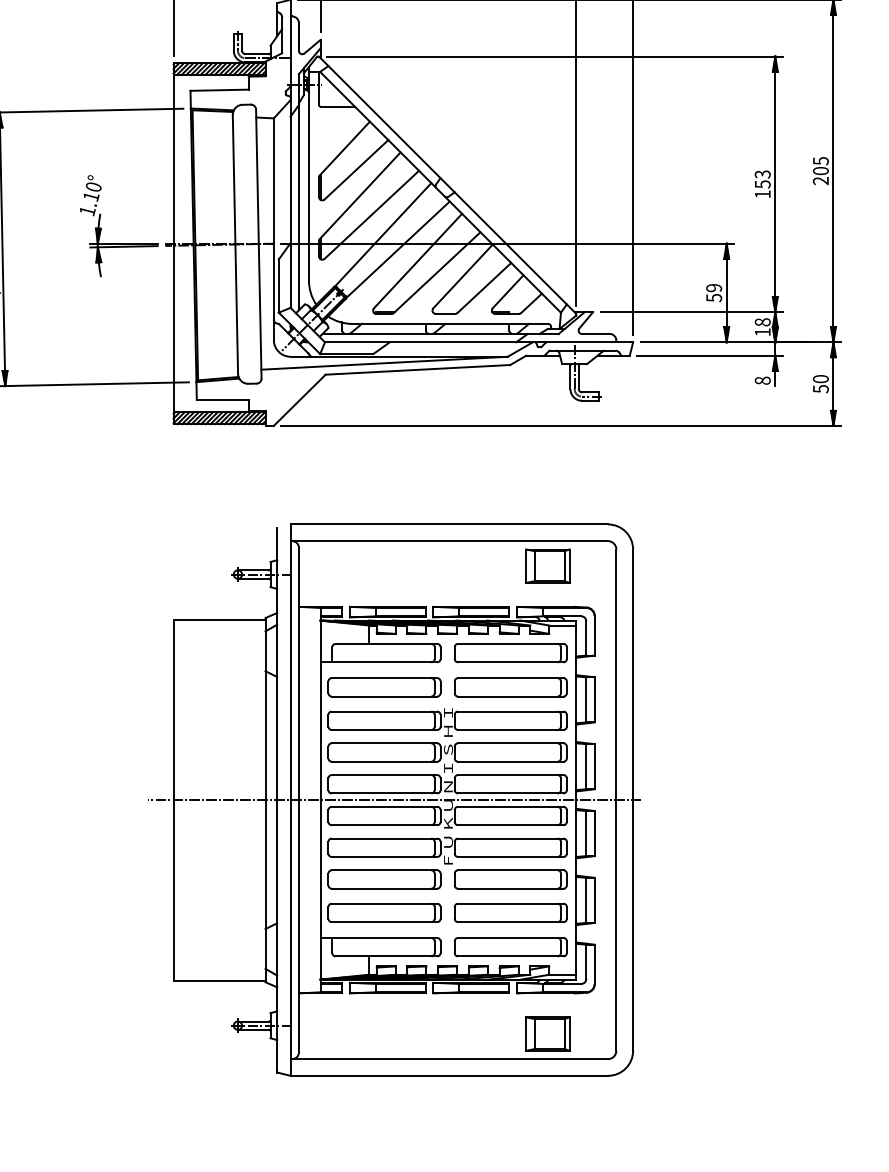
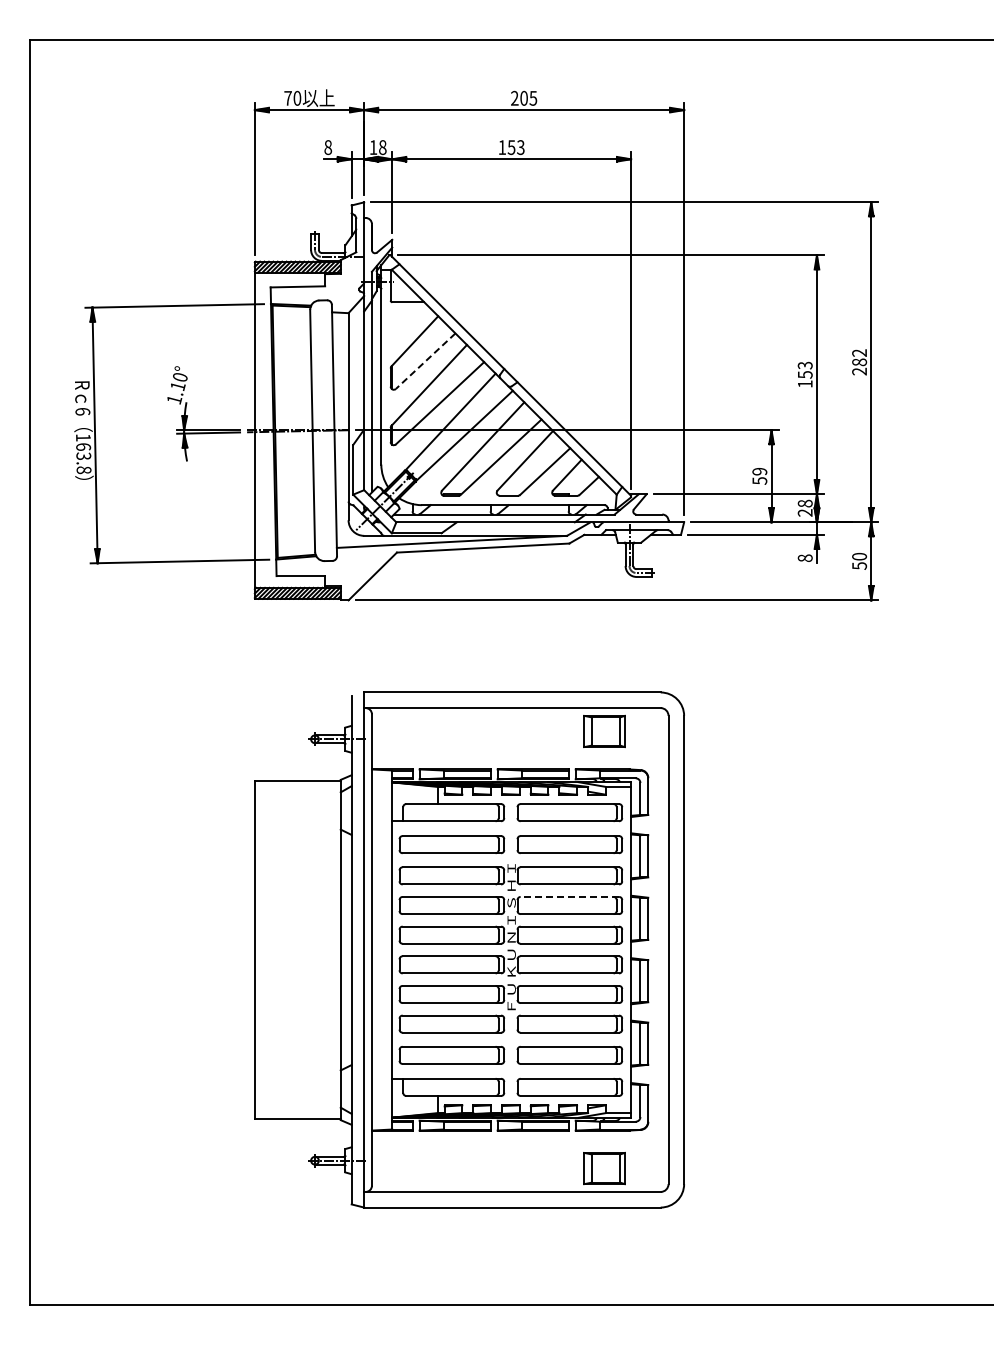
text: (820, 165) -> (859, 357), 205 -> 282
line: (356, 170) -> (425, 361), solid -> dashed
text: (761, 331) -> (804, 512), 18 -> 28
line: (510, 742) -> (569, 896), solid -> dashed
line: (393, 800) -> (460, 950), removed

